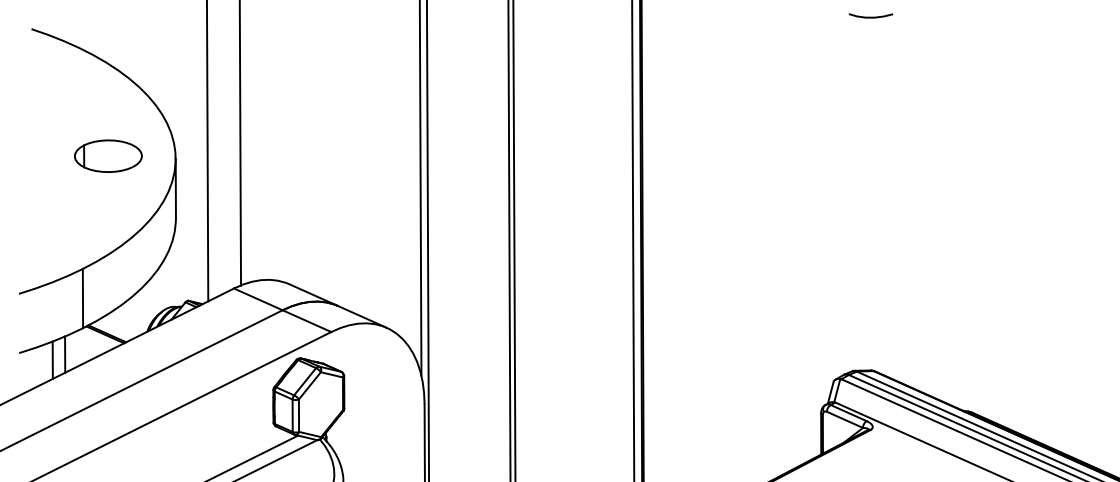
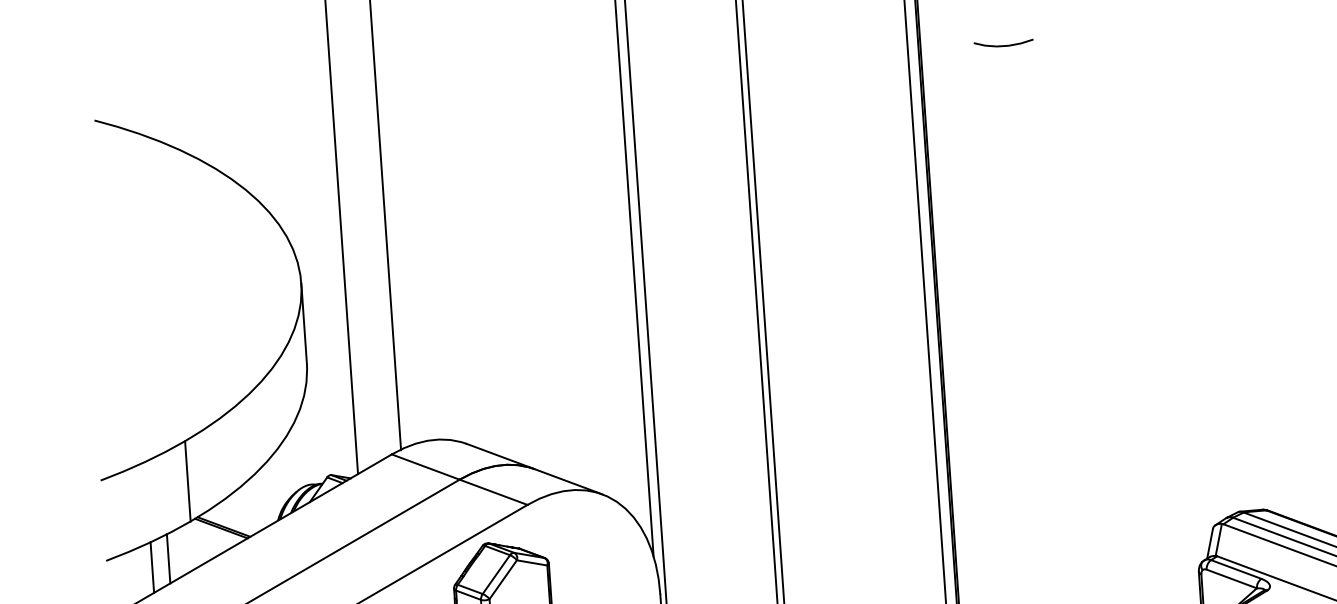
curve: (870, 16) -> (1003, 44), moved
part: (108, 155) -> (209, 285), removed

